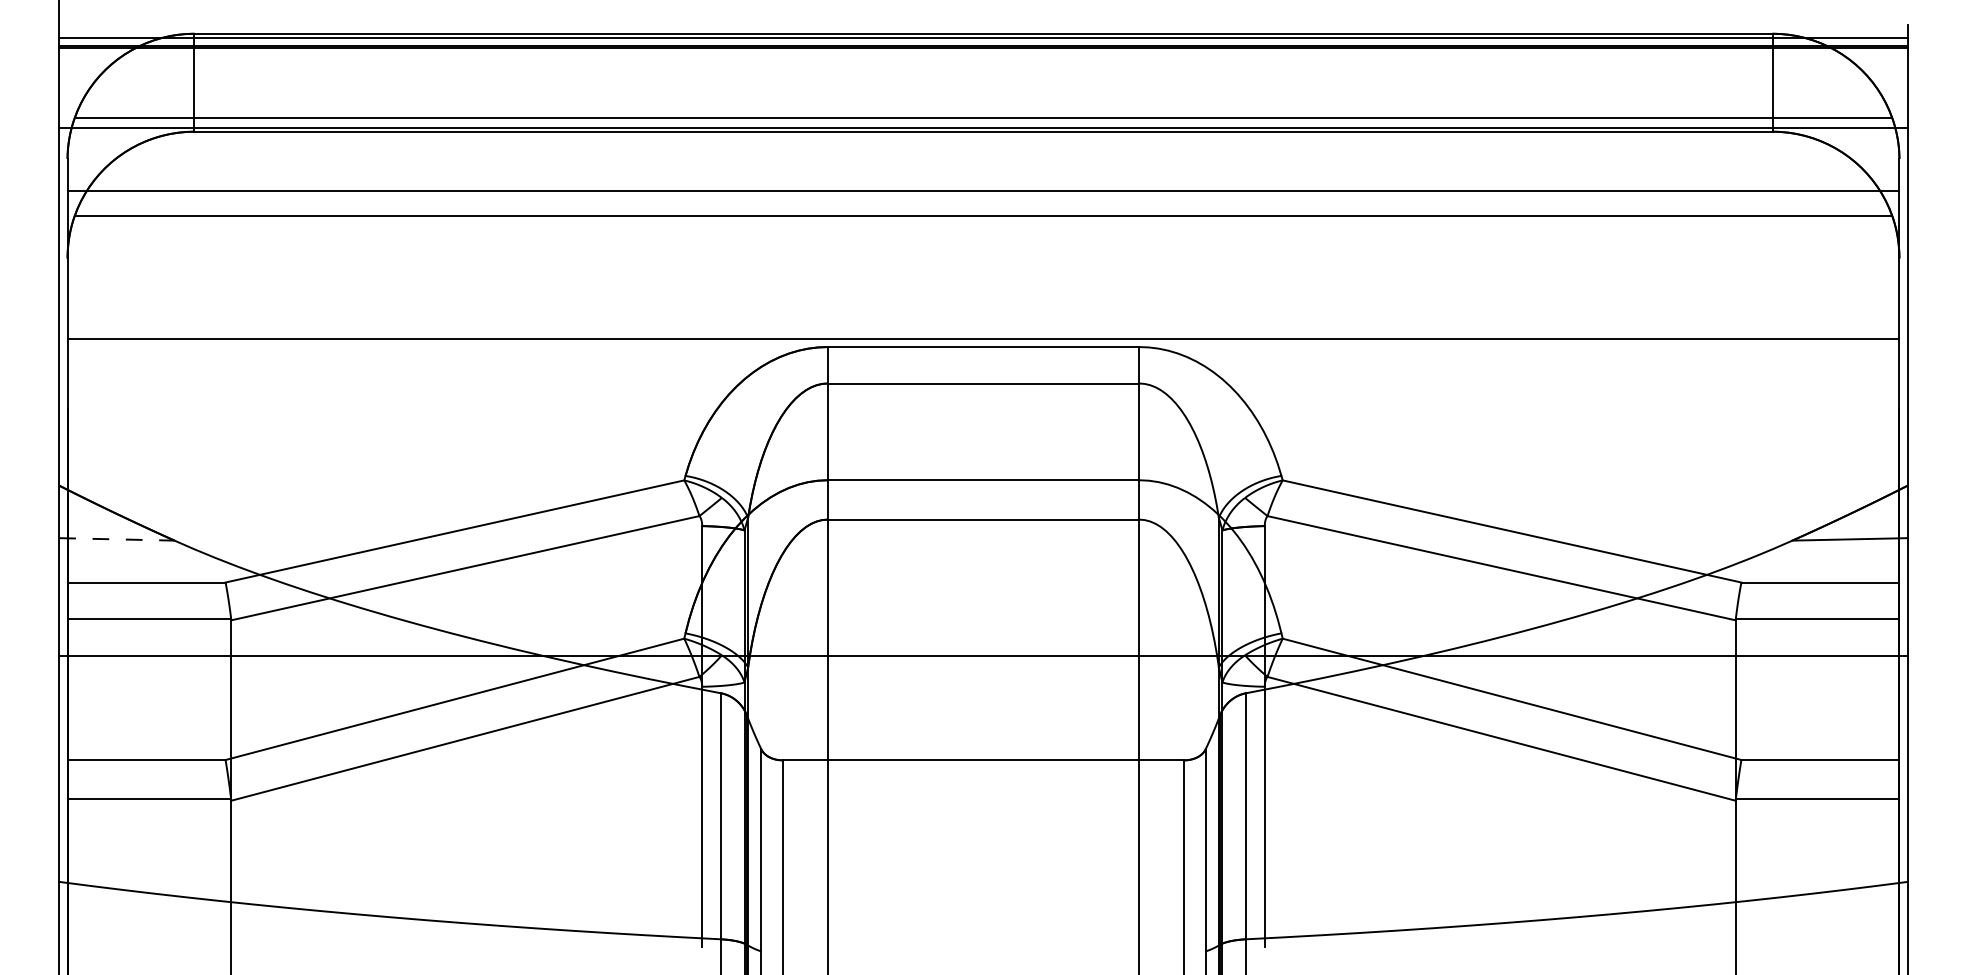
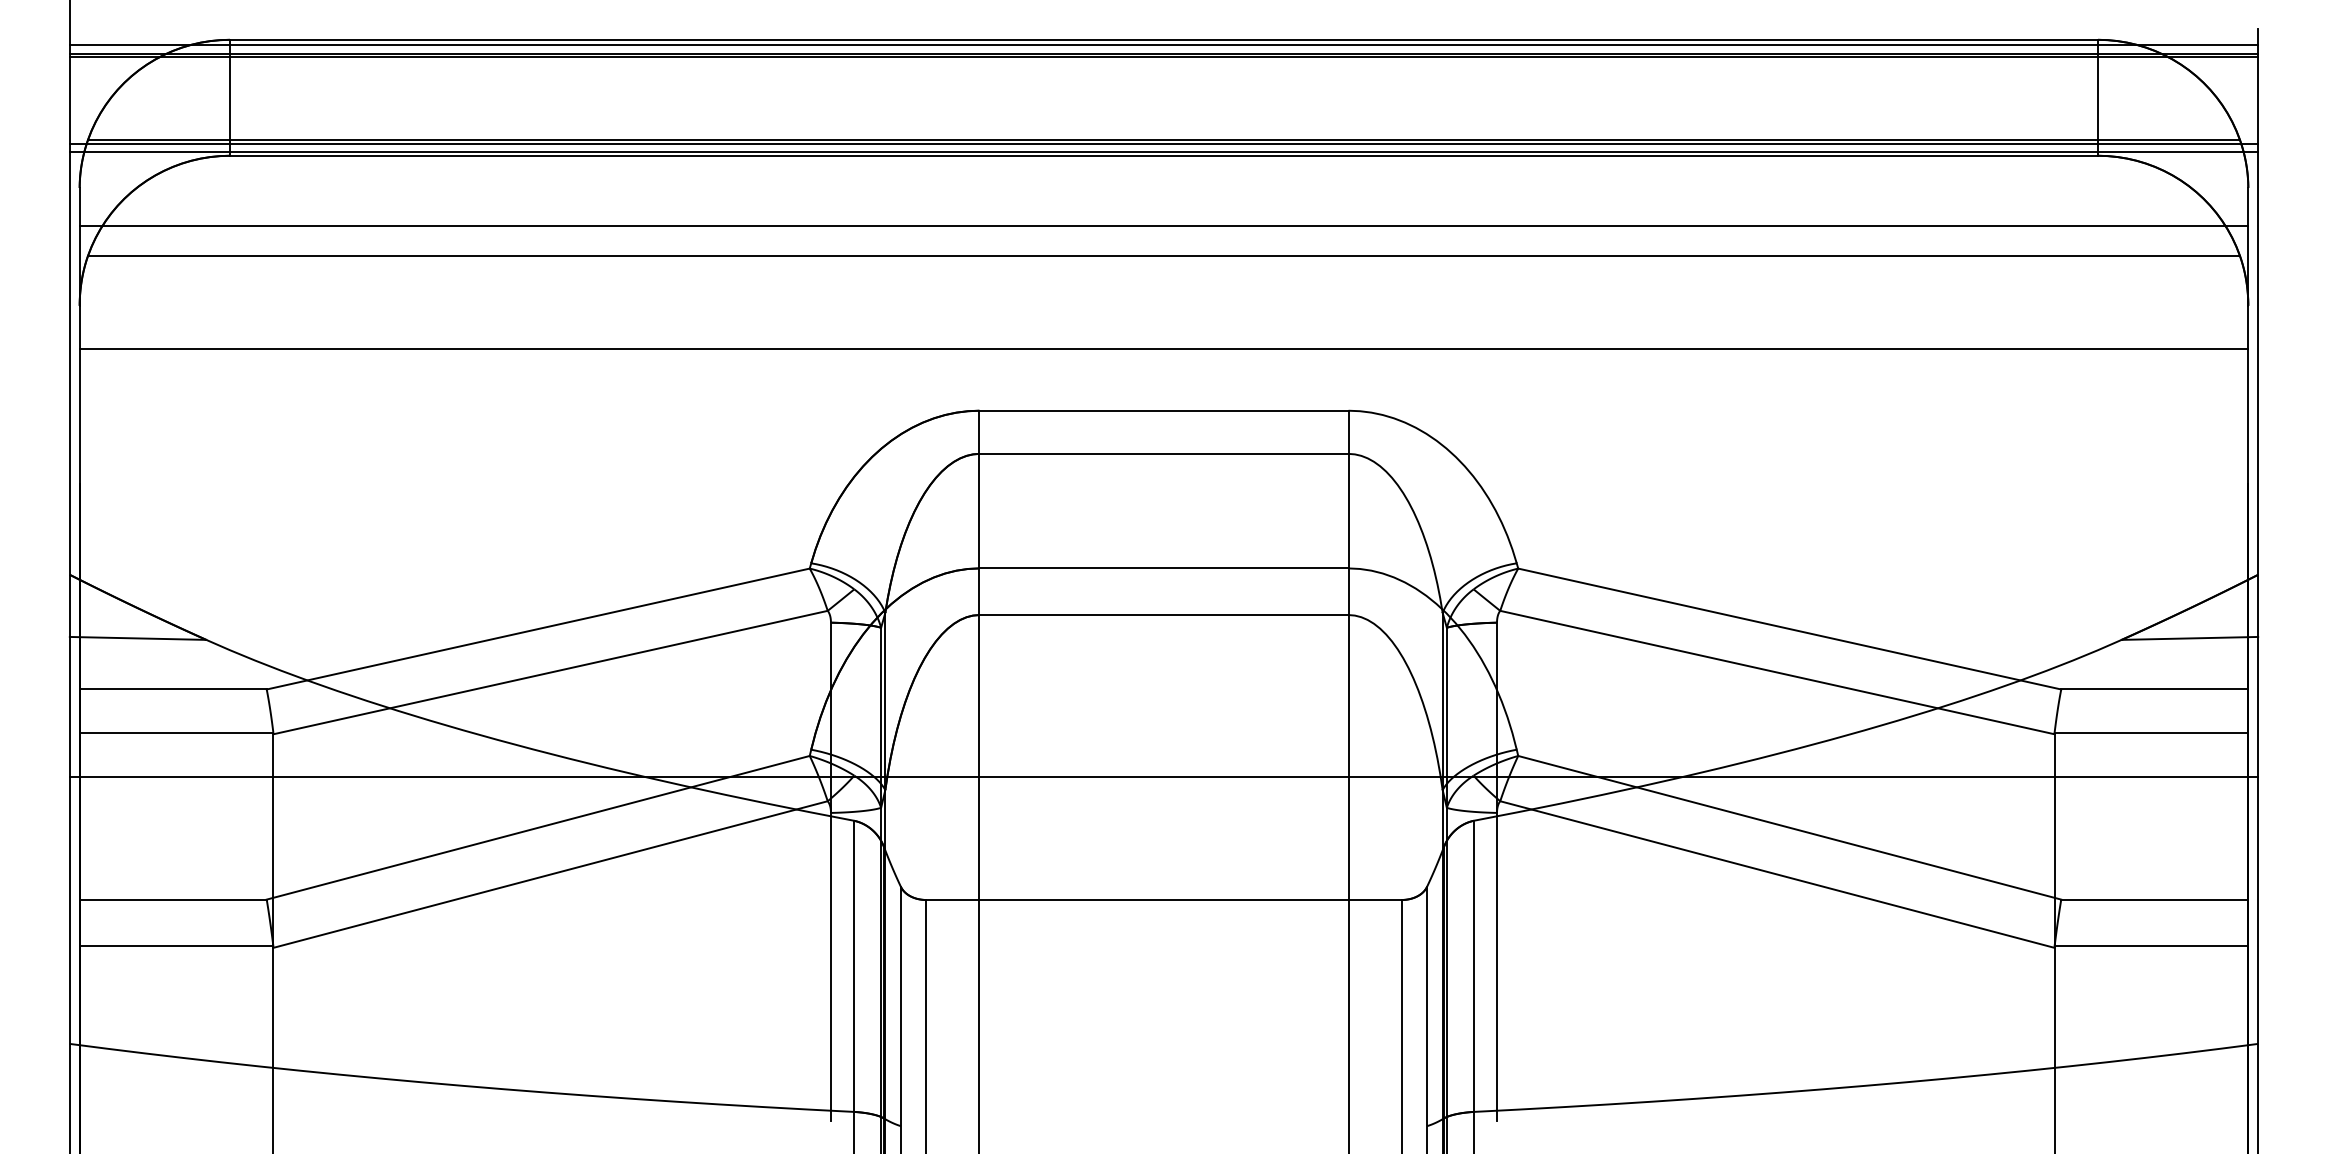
line: (983, 121) -> (1163, 143), added
line: (983, 338) -> (1163, 348), moved
line: (117, 539) -> (138, 638), dashed -> solid

